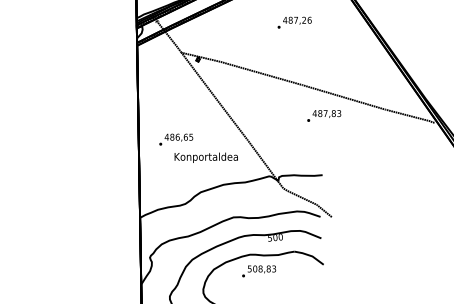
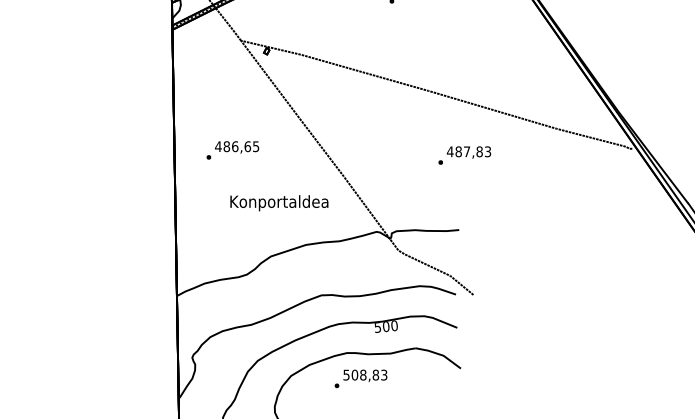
text: (324, 115) -> (465, 154), moved
text: (176, 139) -> (233, 150), moved

